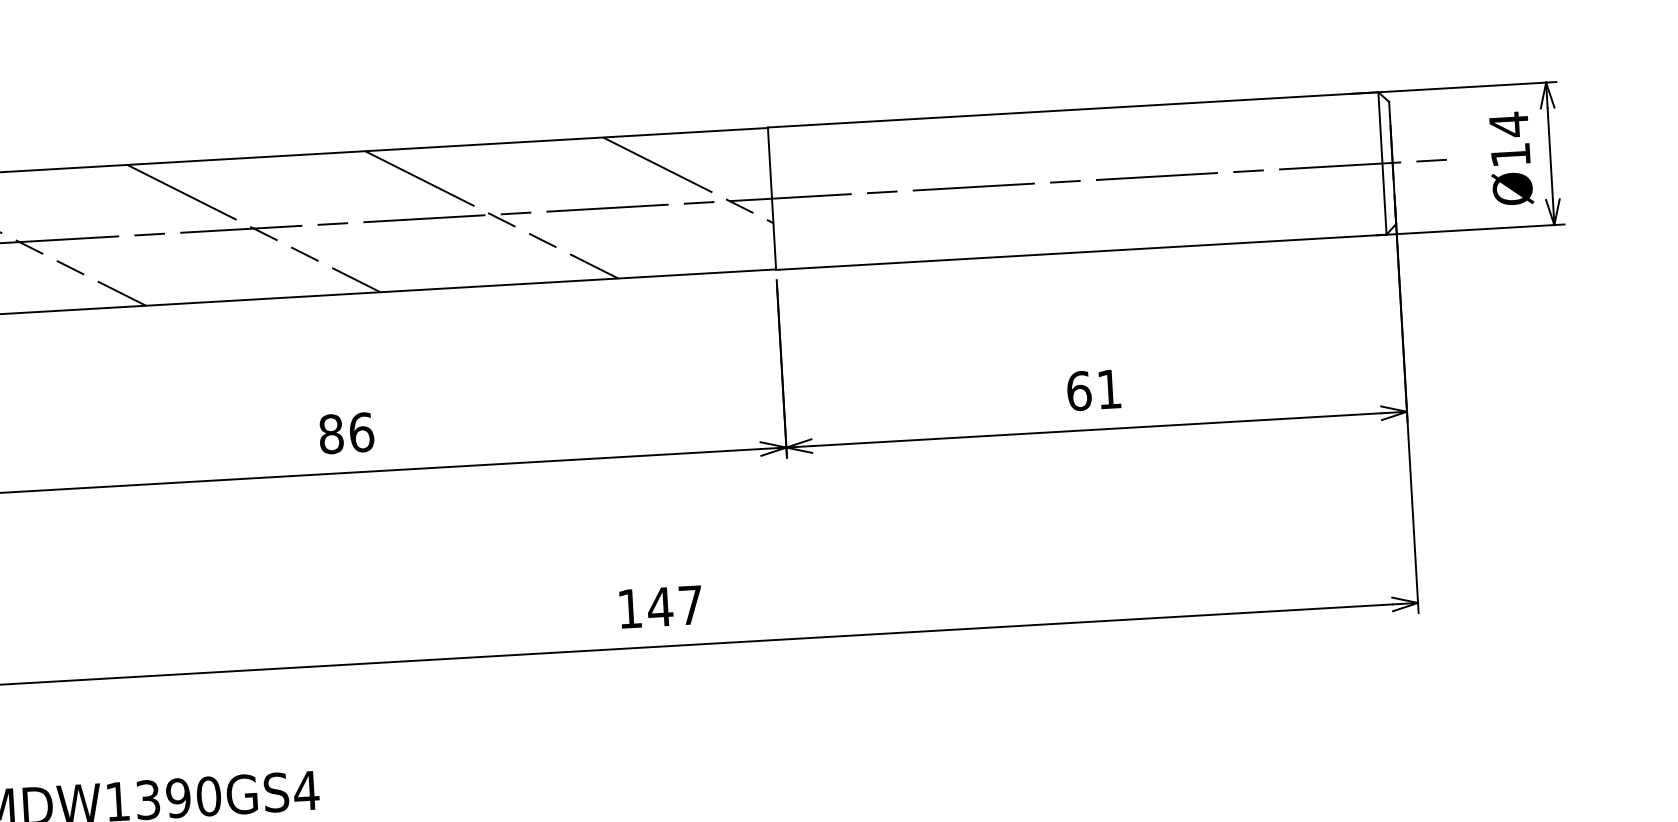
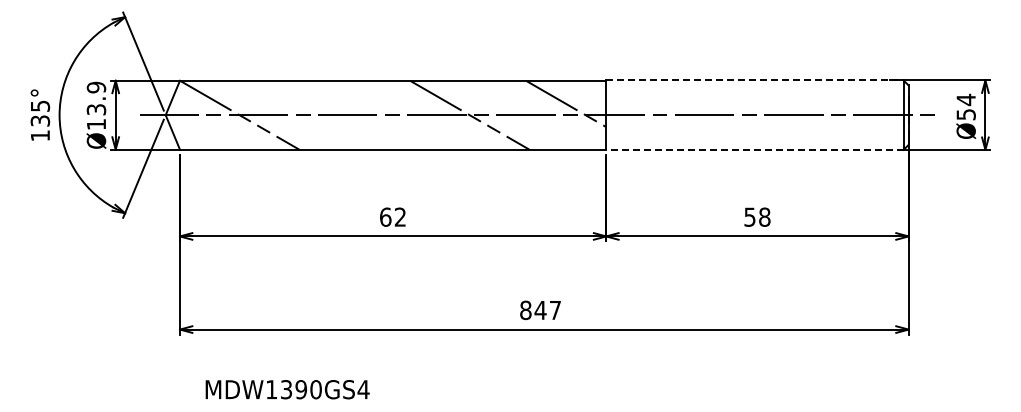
line: (1072, 109) -> (754, 80), solid -> dashed
text: (1509, 154) -> (965, 114), Ø14 -> Ø54
line: (253, 227) -> (353, 114), removed
line: (1080, 251) -> (754, 149), solid -> dashed
text: (1094, 388) -> (757, 216), 61 -> 58
text: (347, 431) -> (393, 216), 86 -> 62
text: (629, 609) -> (525, 310), 147 -> 847

